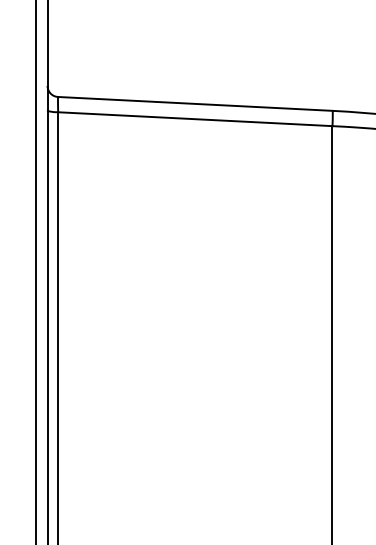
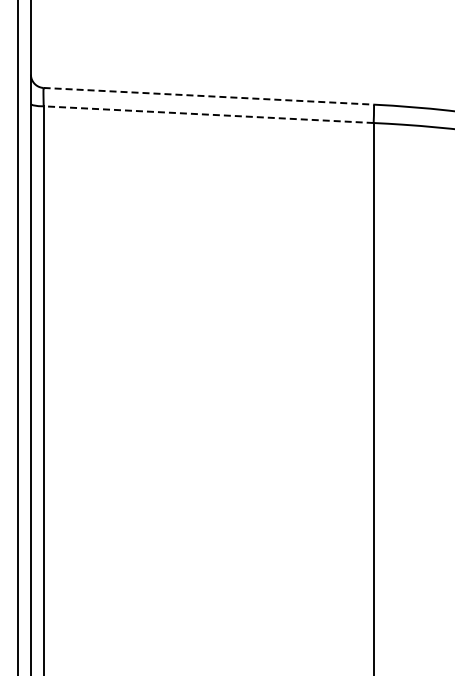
line: (196, 104) -> (209, 96), solid -> dashed
line: (195, 119) -> (208, 114), solid -> dashed

